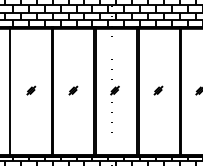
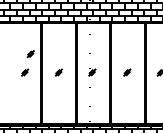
part: (38, 67) -> (30, 54), added
line: (10, 91) -> (8, 73), removed

